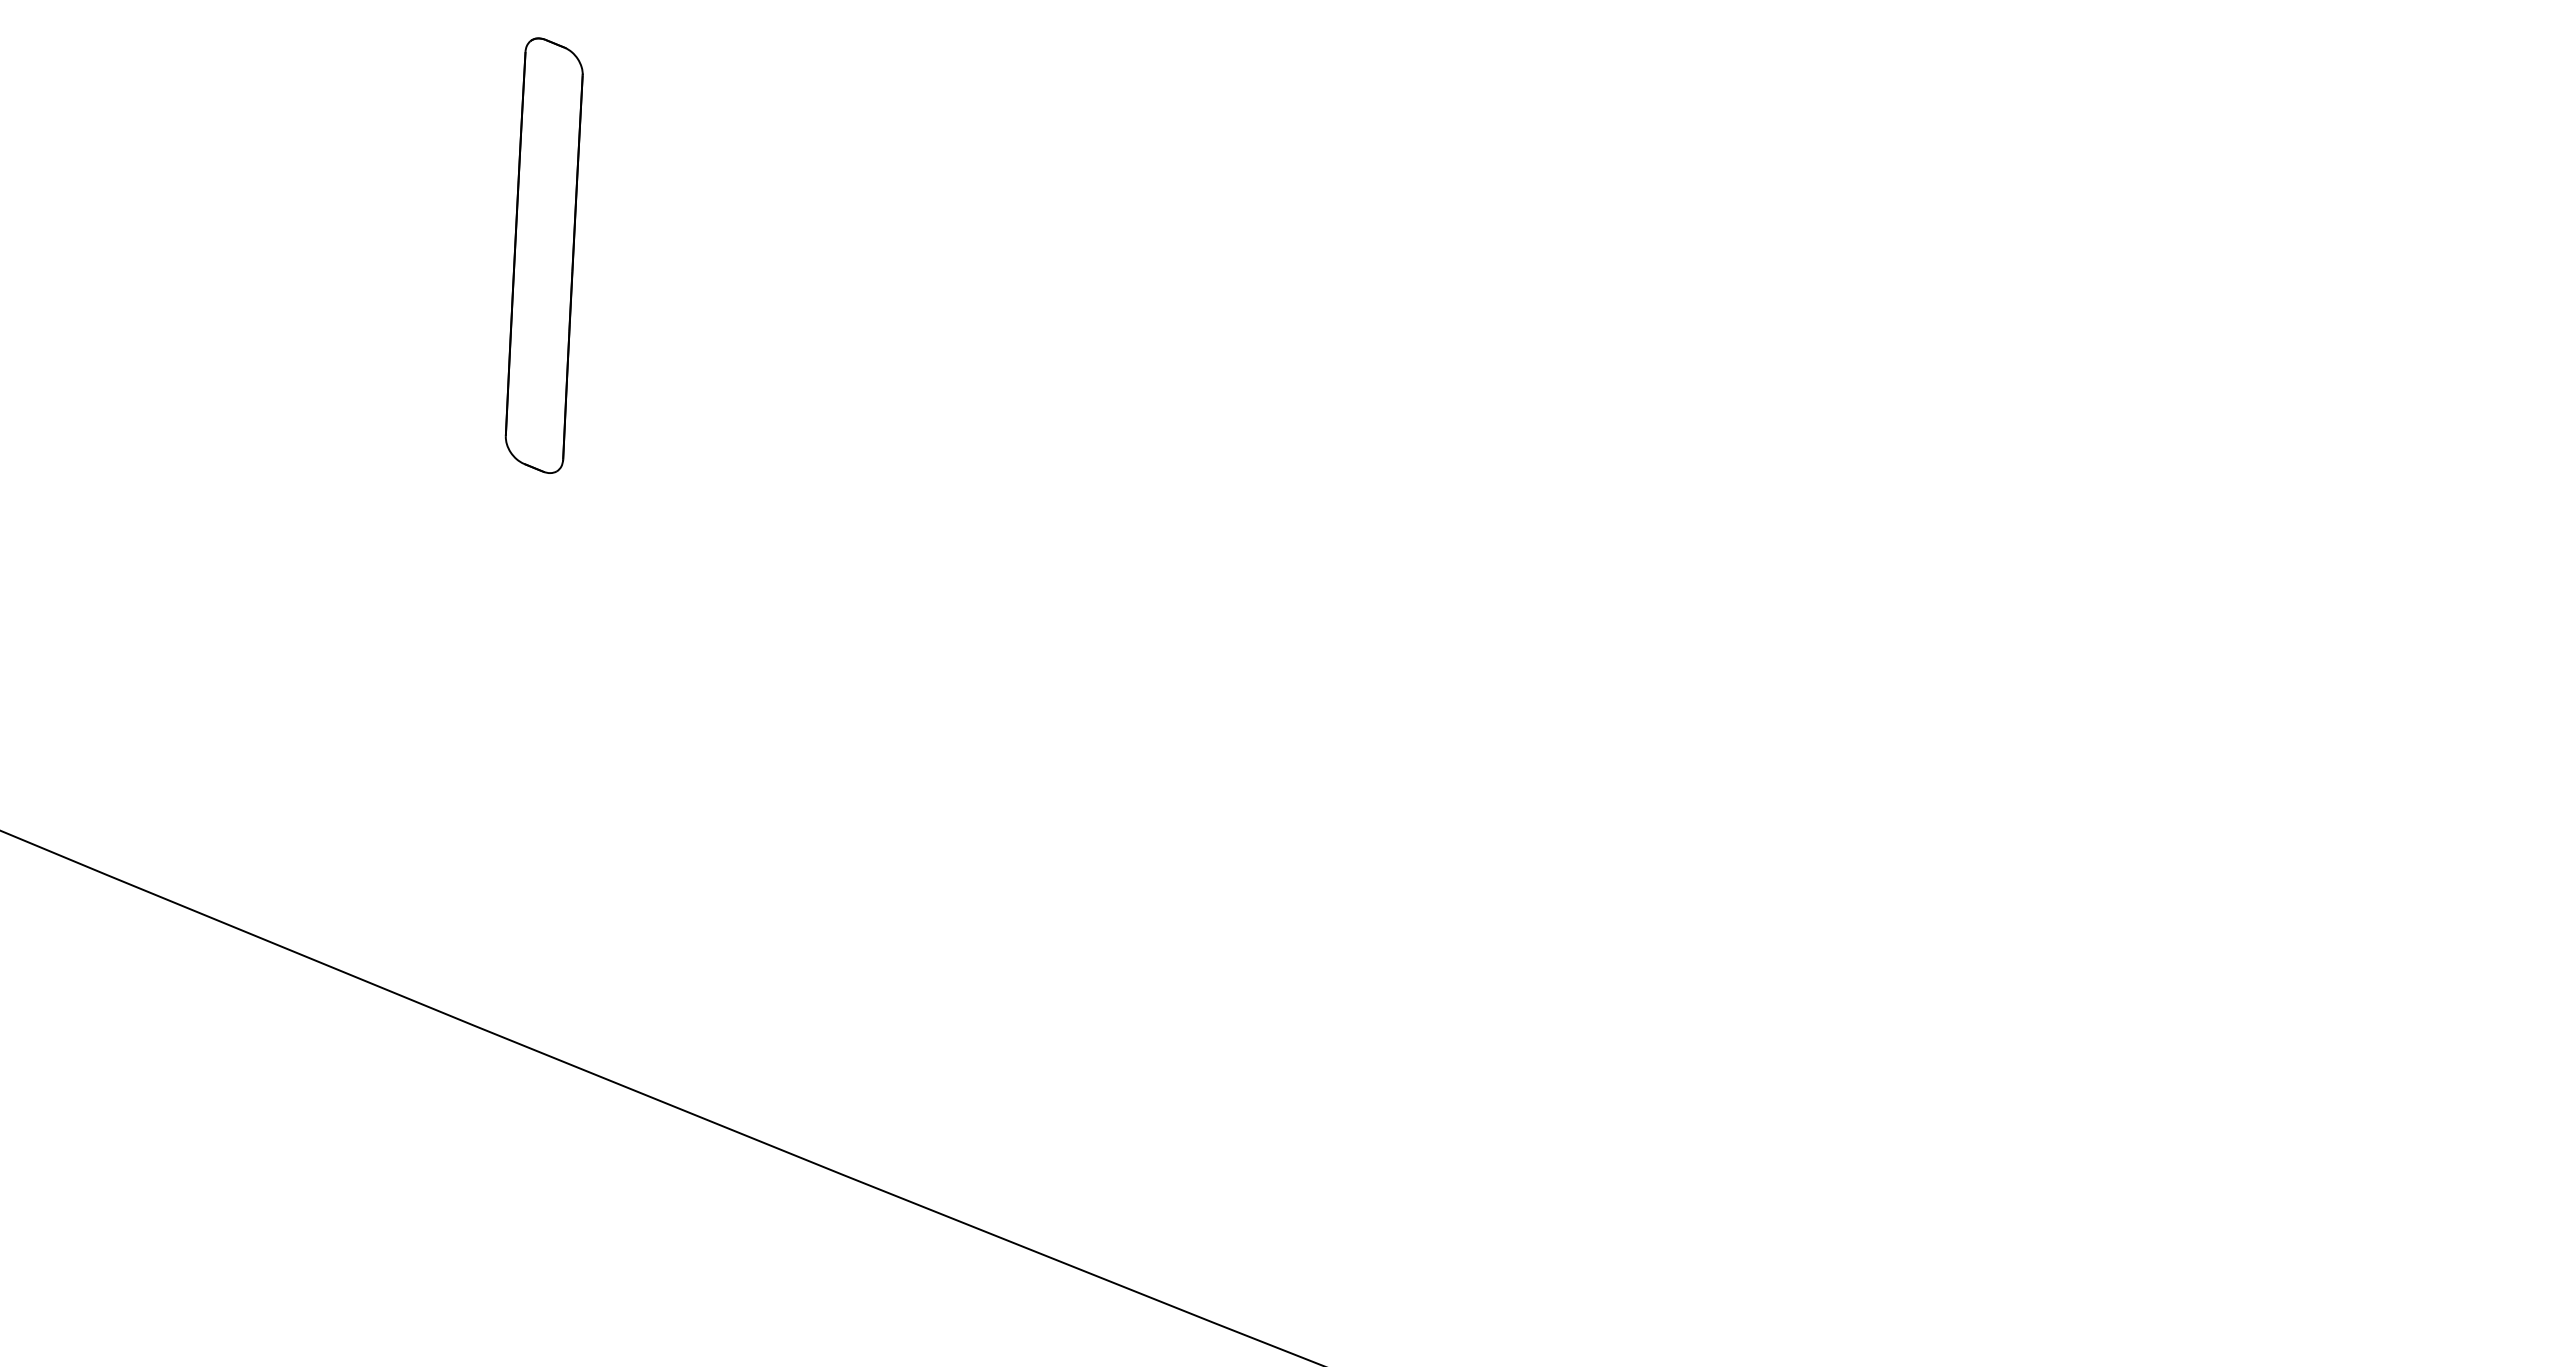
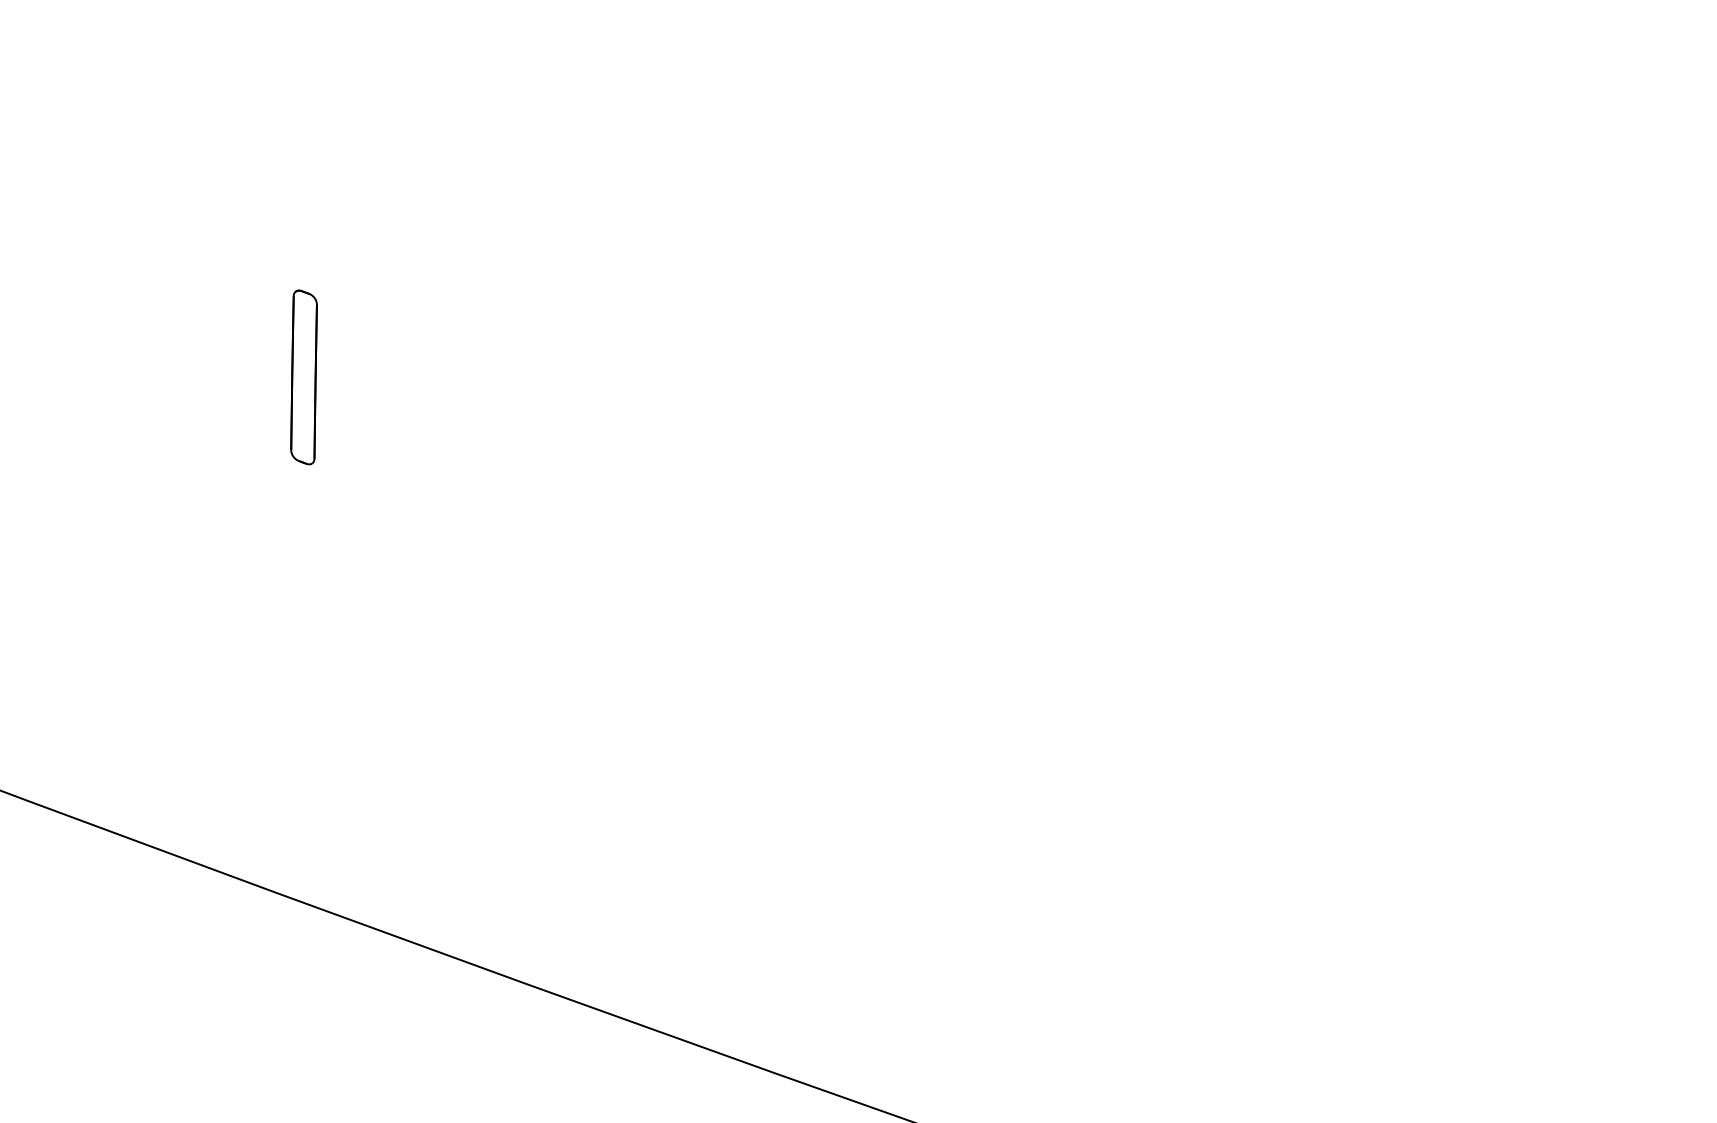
part: (543, 255) -> (303, 377), size x0.6

